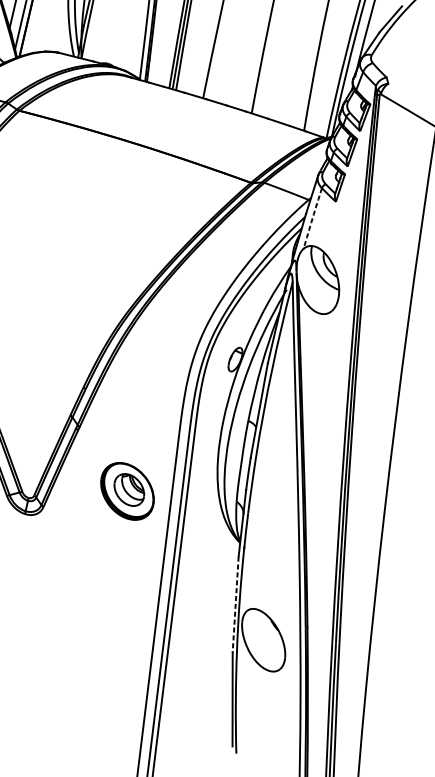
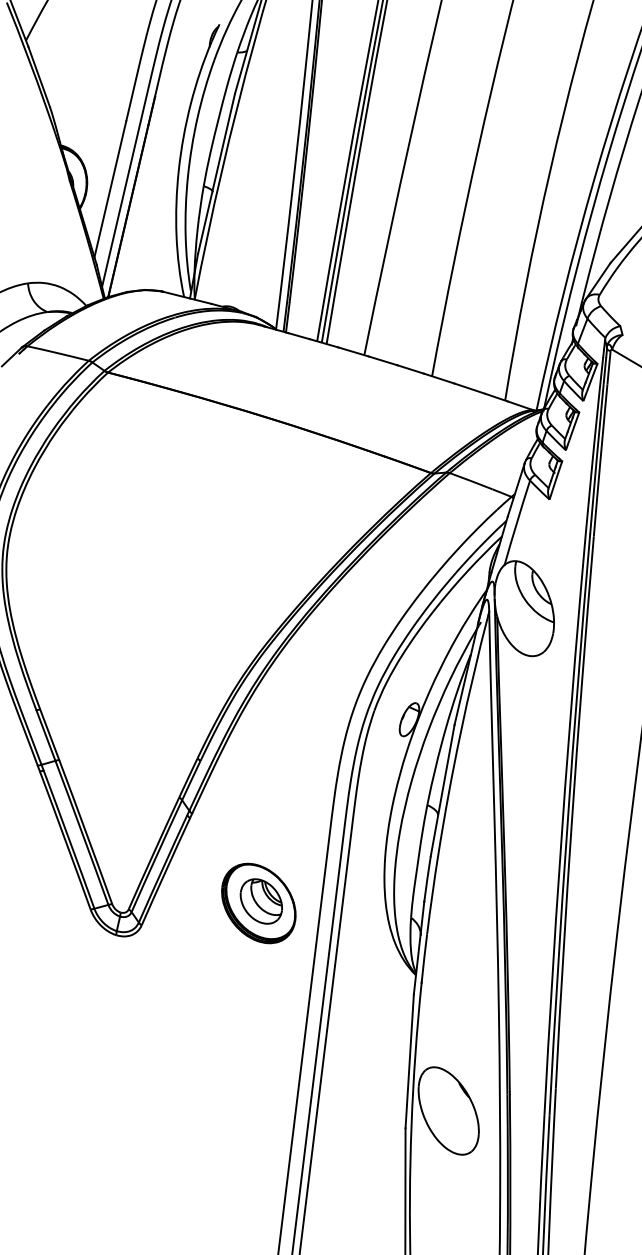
arc: (312, 218) -> (516, 522), dashed -> solid
line: (235, 604) -> (409, 1061), dashed -> solid

